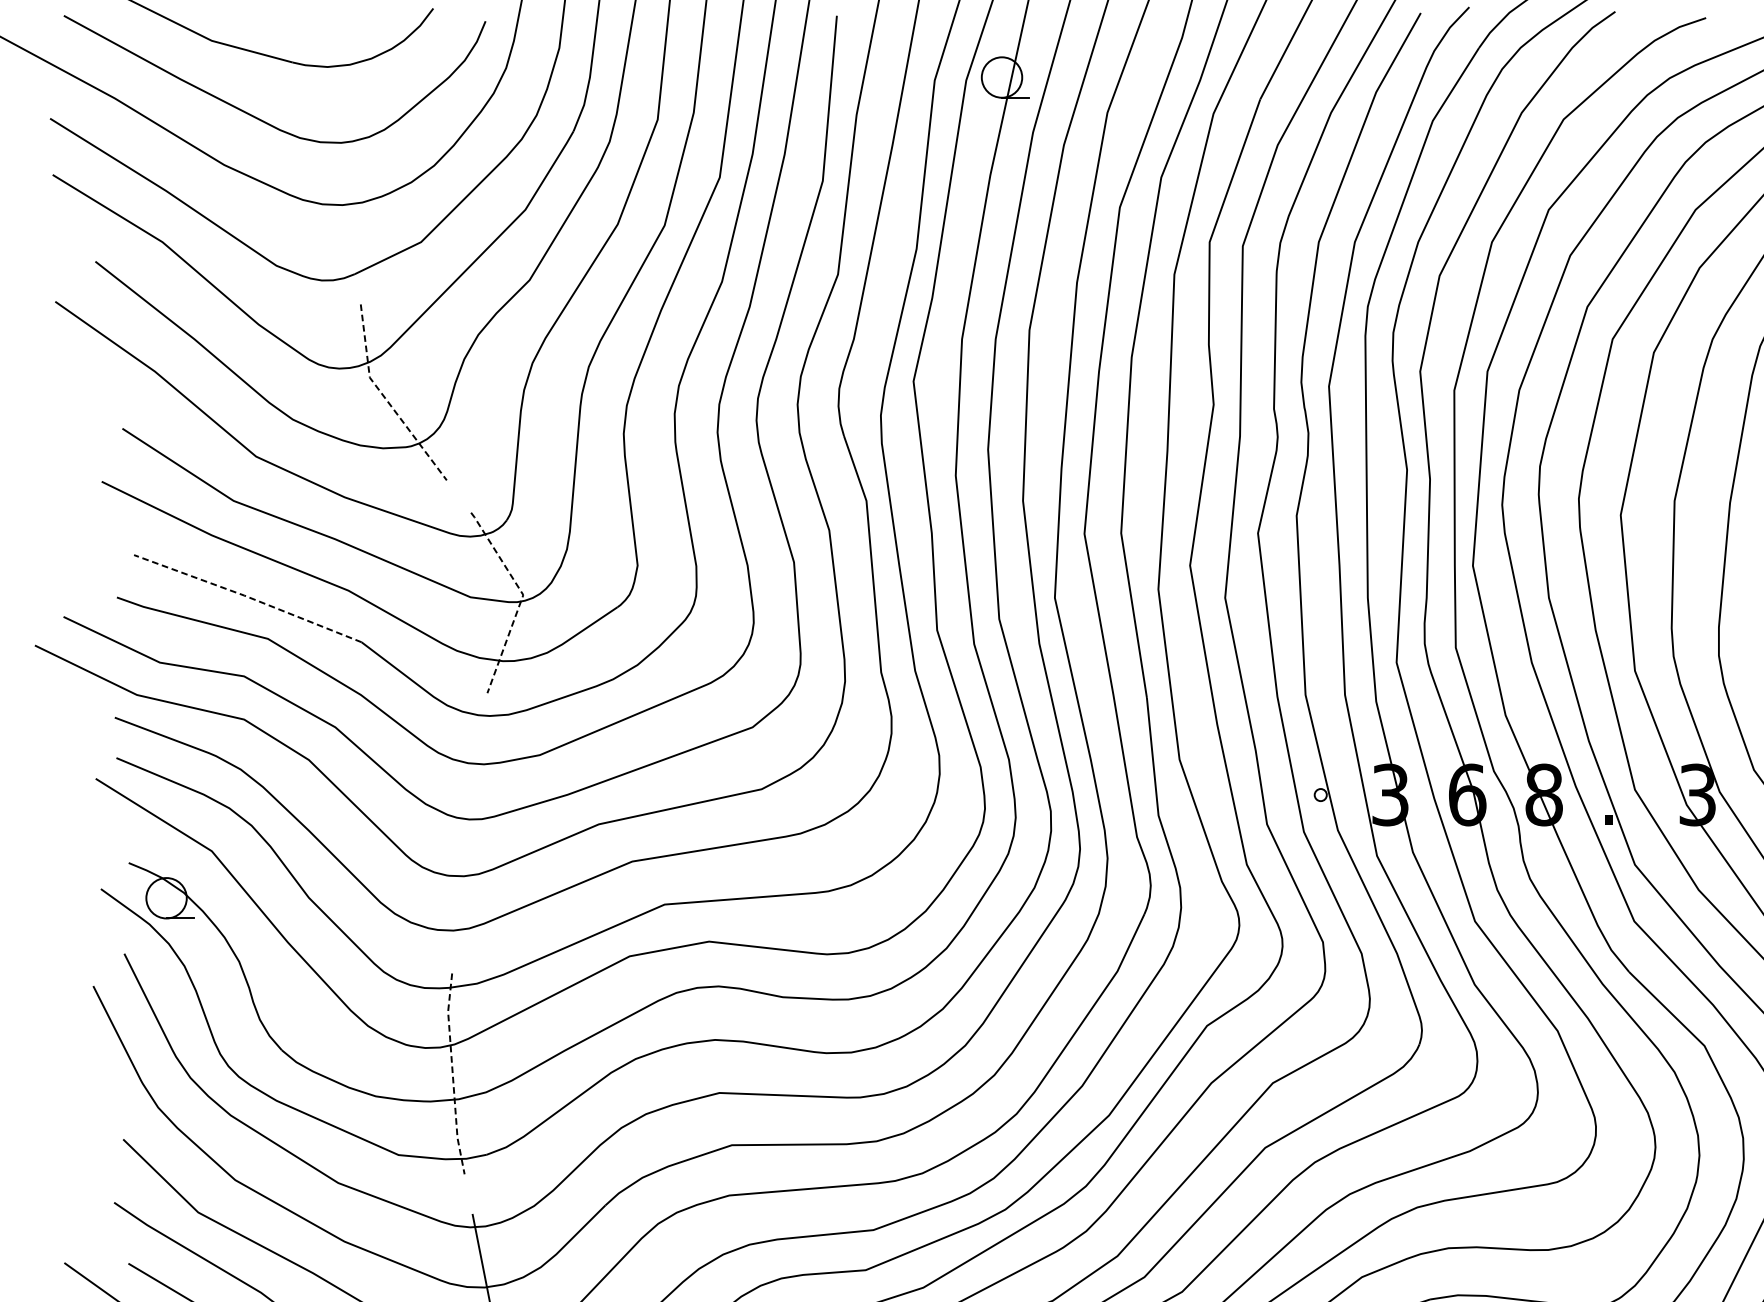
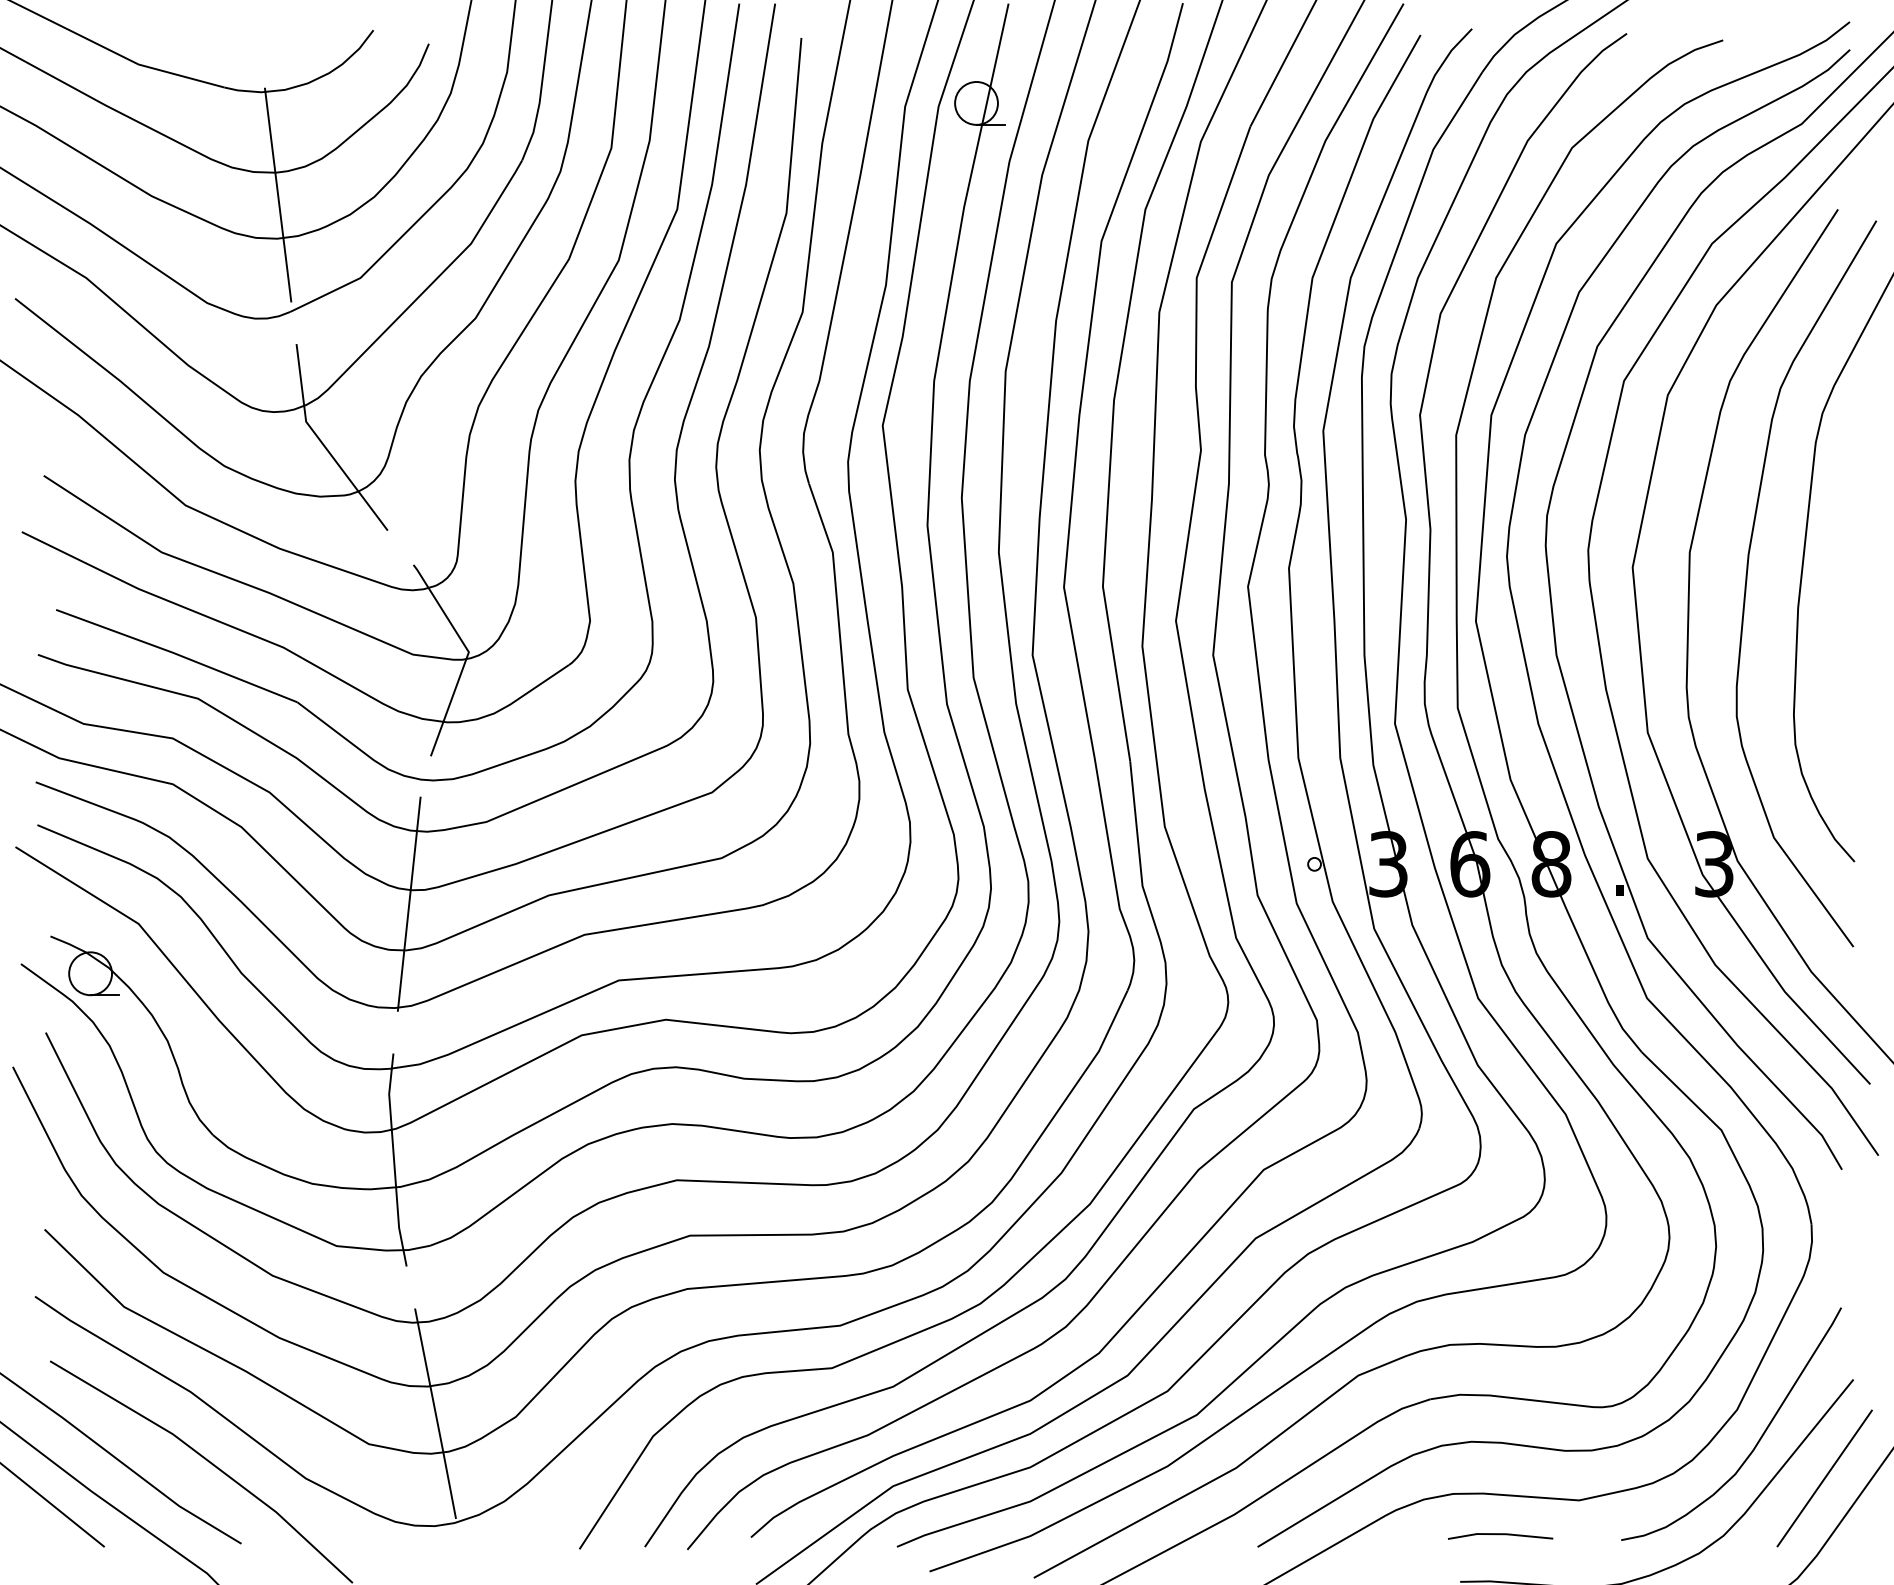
line: (343, 163) -> (278, 194), added
line: (386, 399) -> (323, 444), dashed -> solid
line: (247, 597) -> (176, 654), dashed -> solid
line: (522, 597) -> (468, 654), dashed -> solid
line: (466, 831) -> (408, 903), added
line: (453, 1074) -> (394, 1160), dashed -> solid

